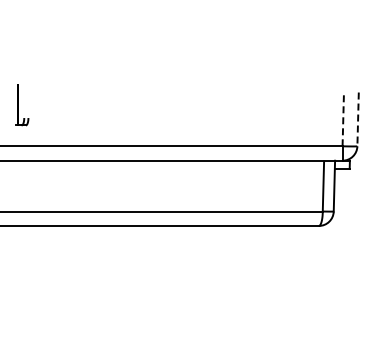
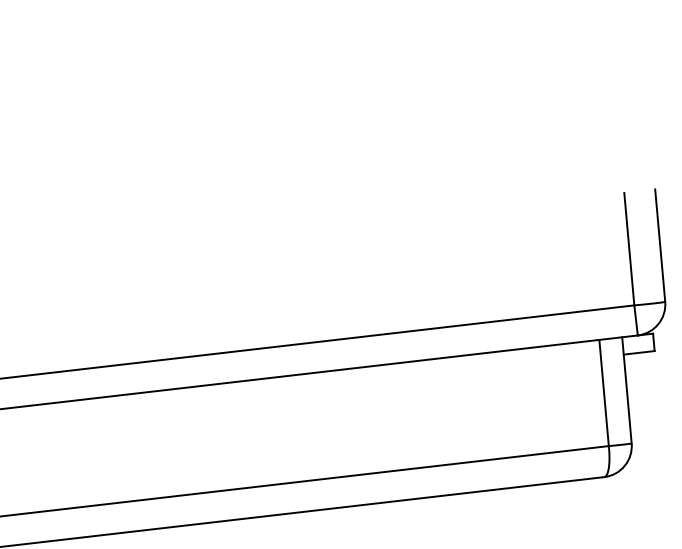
line: (343, 119) -> (629, 249), dashed -> solid
line: (358, 119) -> (661, 245), dashed -> solid

